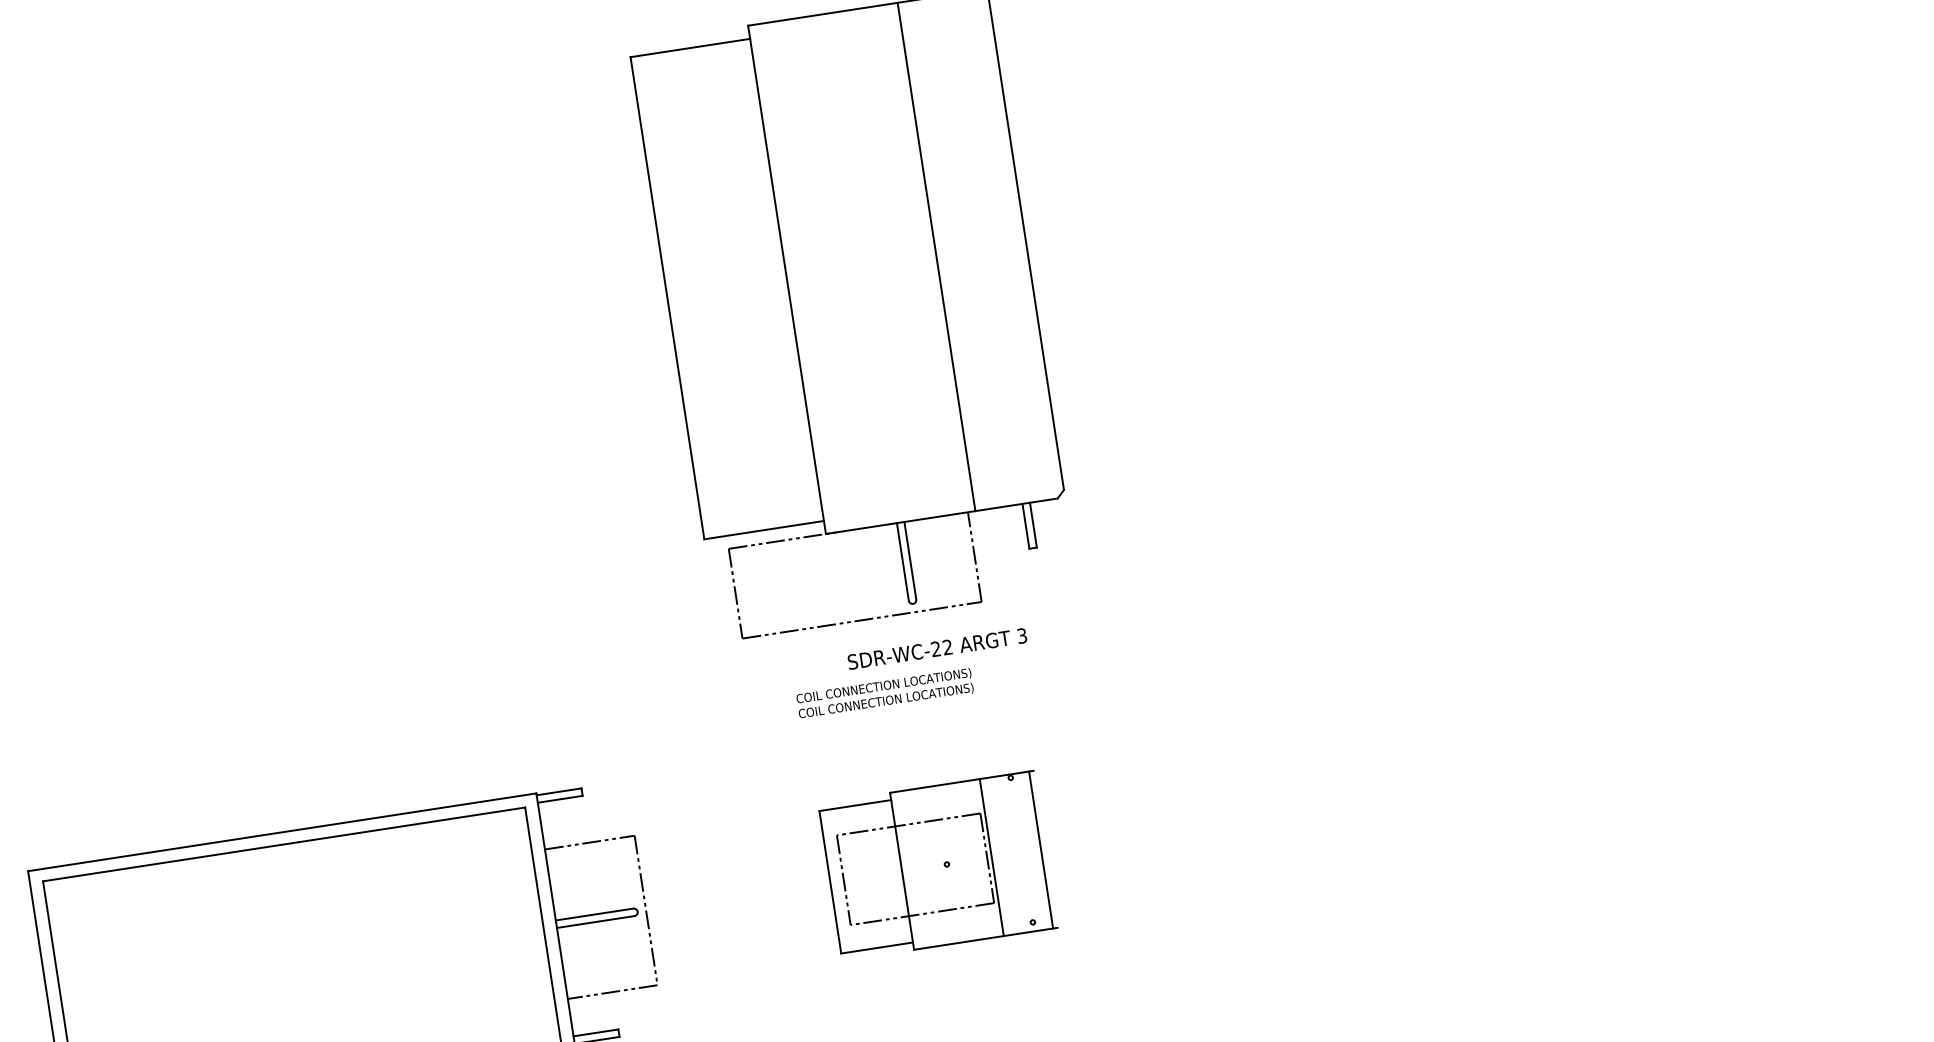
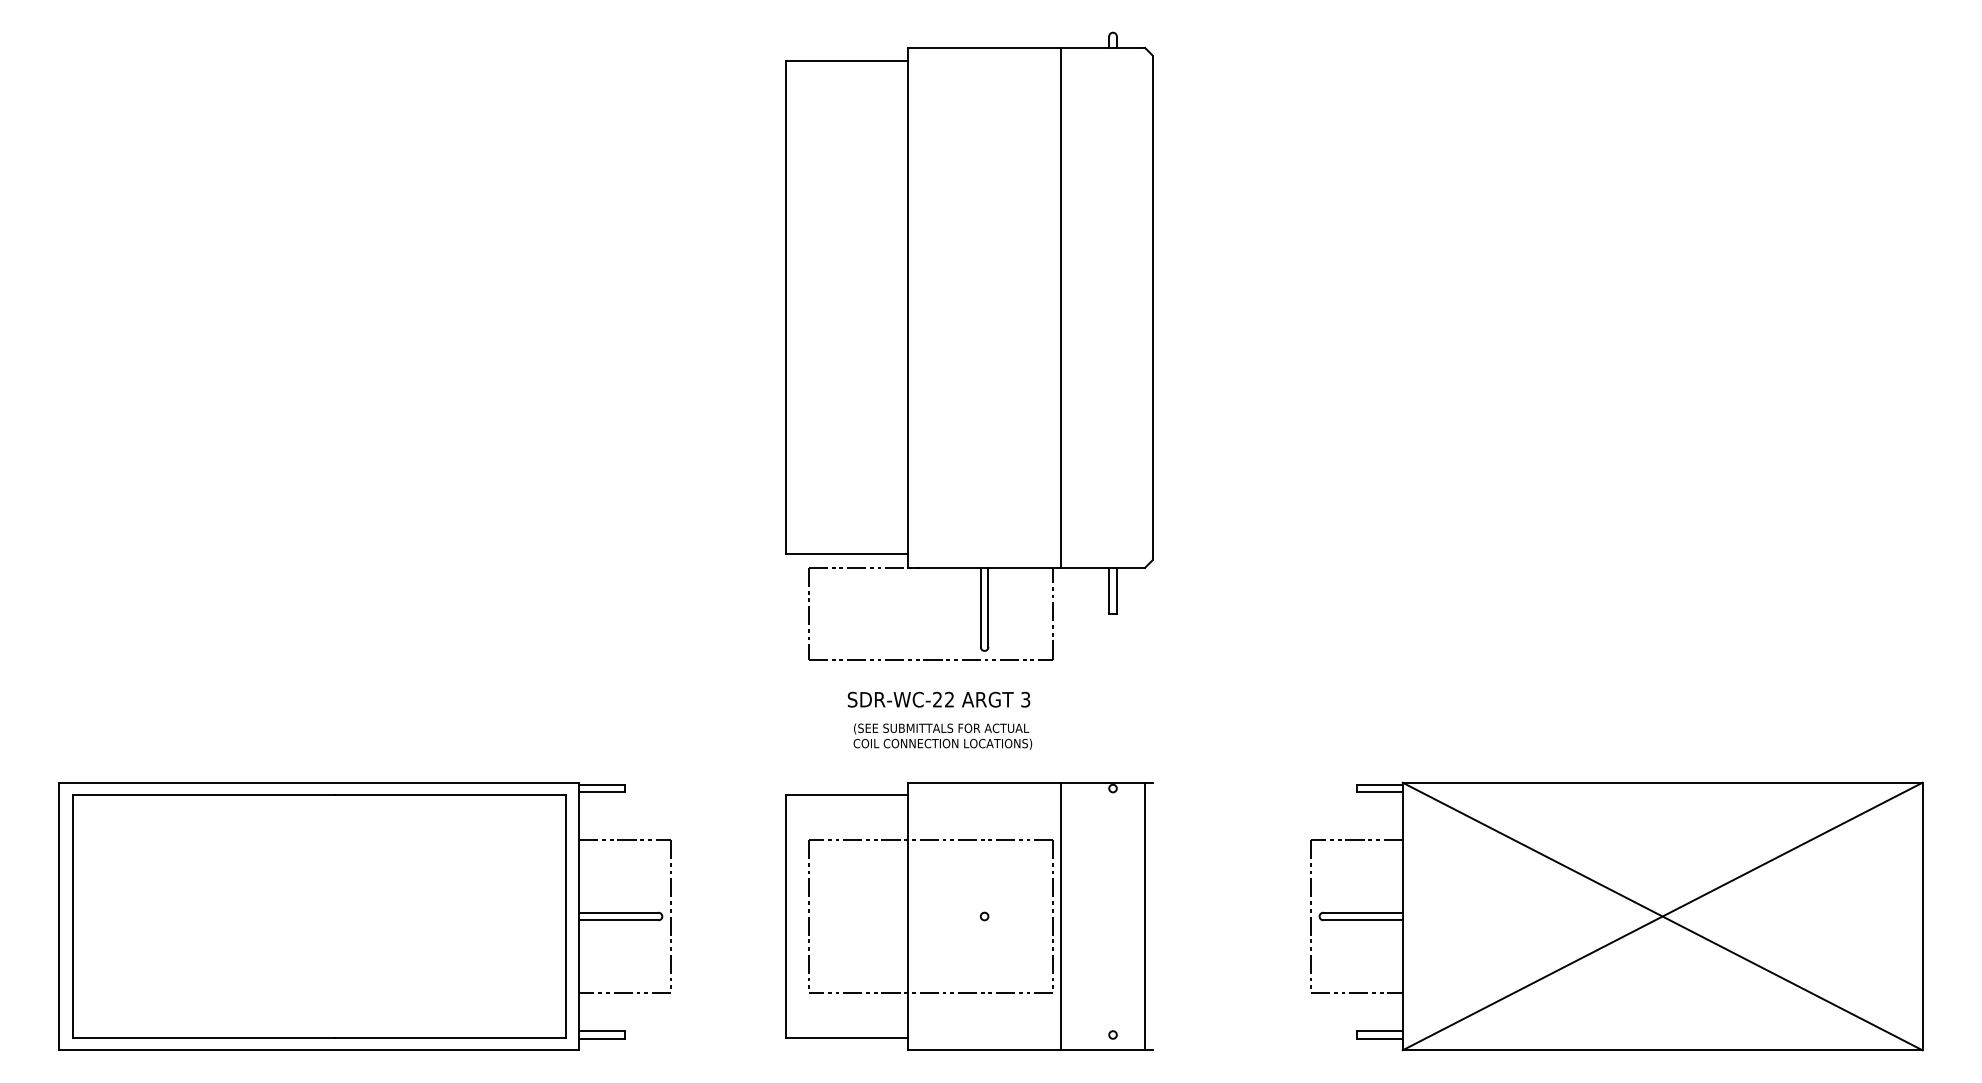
text: (936, 648) -> (938, 699), moved
text: (883, 685) -> (942, 728), COIL CONNECTION LOCATIONS) -> (SEE SUBMITTALS FOR ACTUAL
part: (1570, 768) -> (1616, 916), added
part: (938, 865) -> (969, 916), size x1.67

